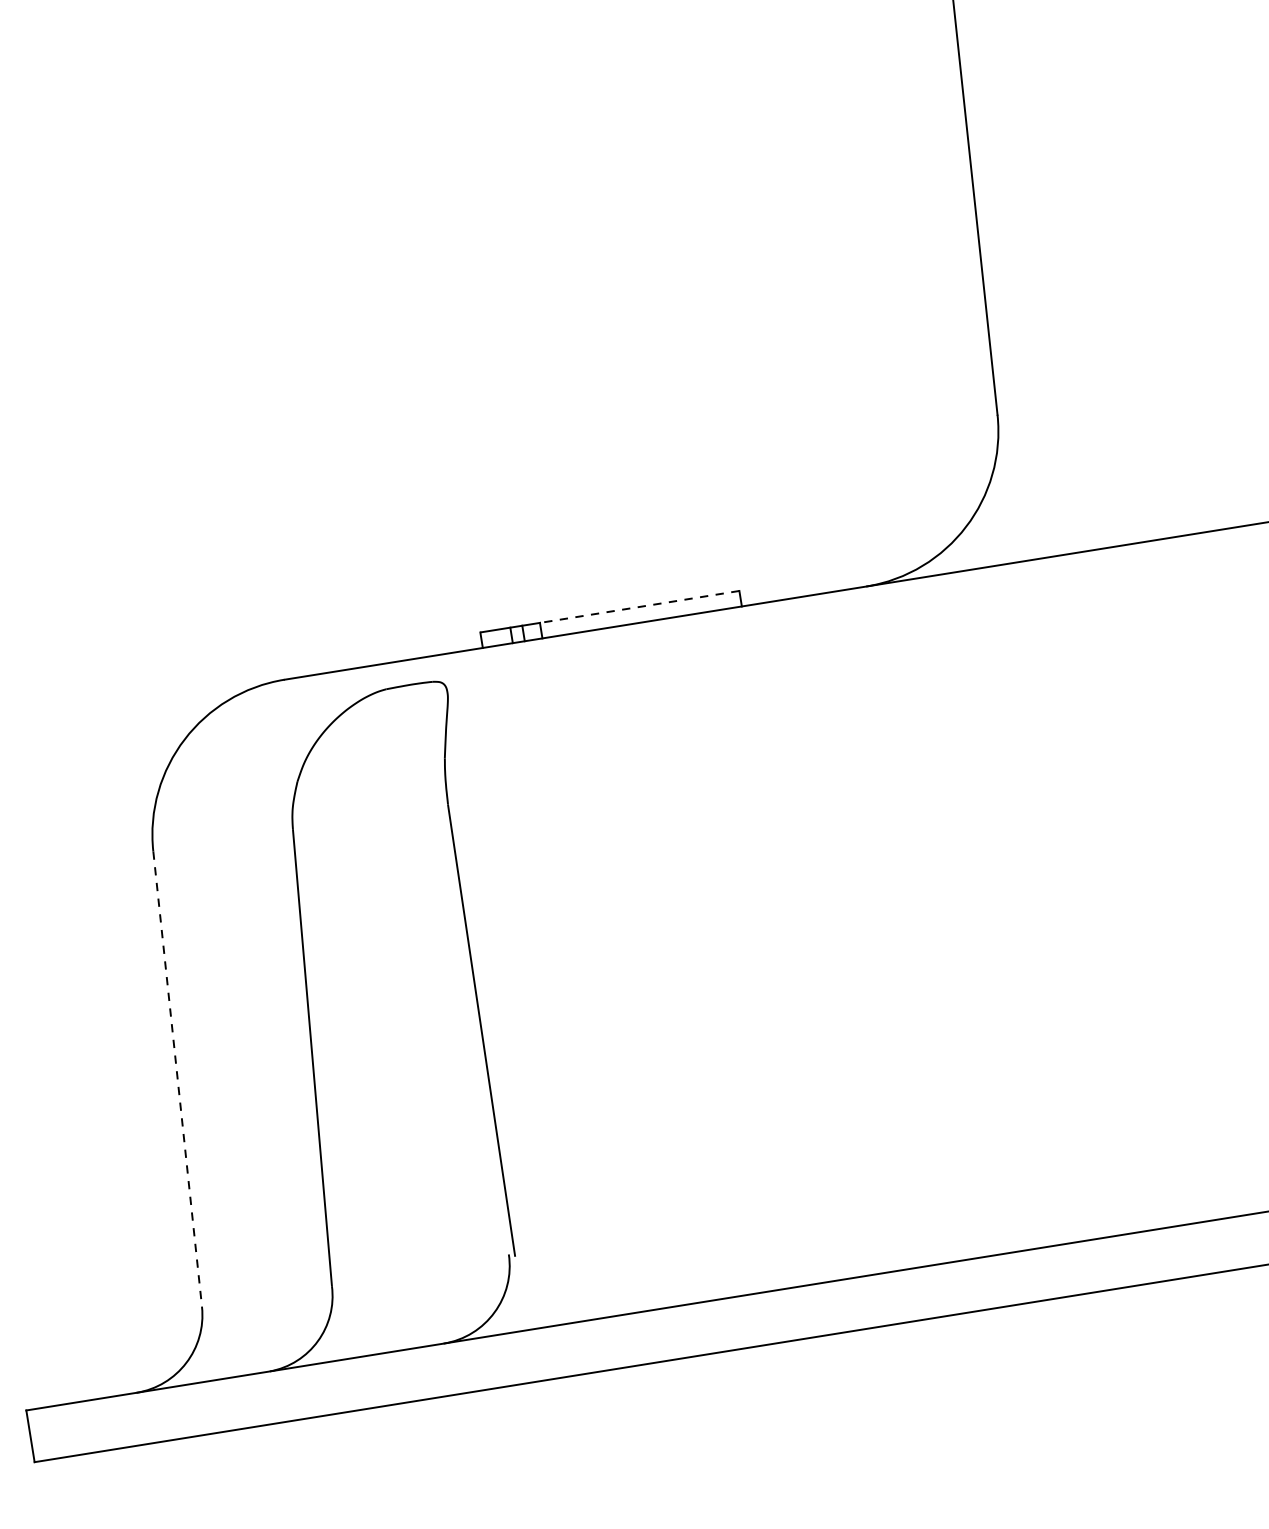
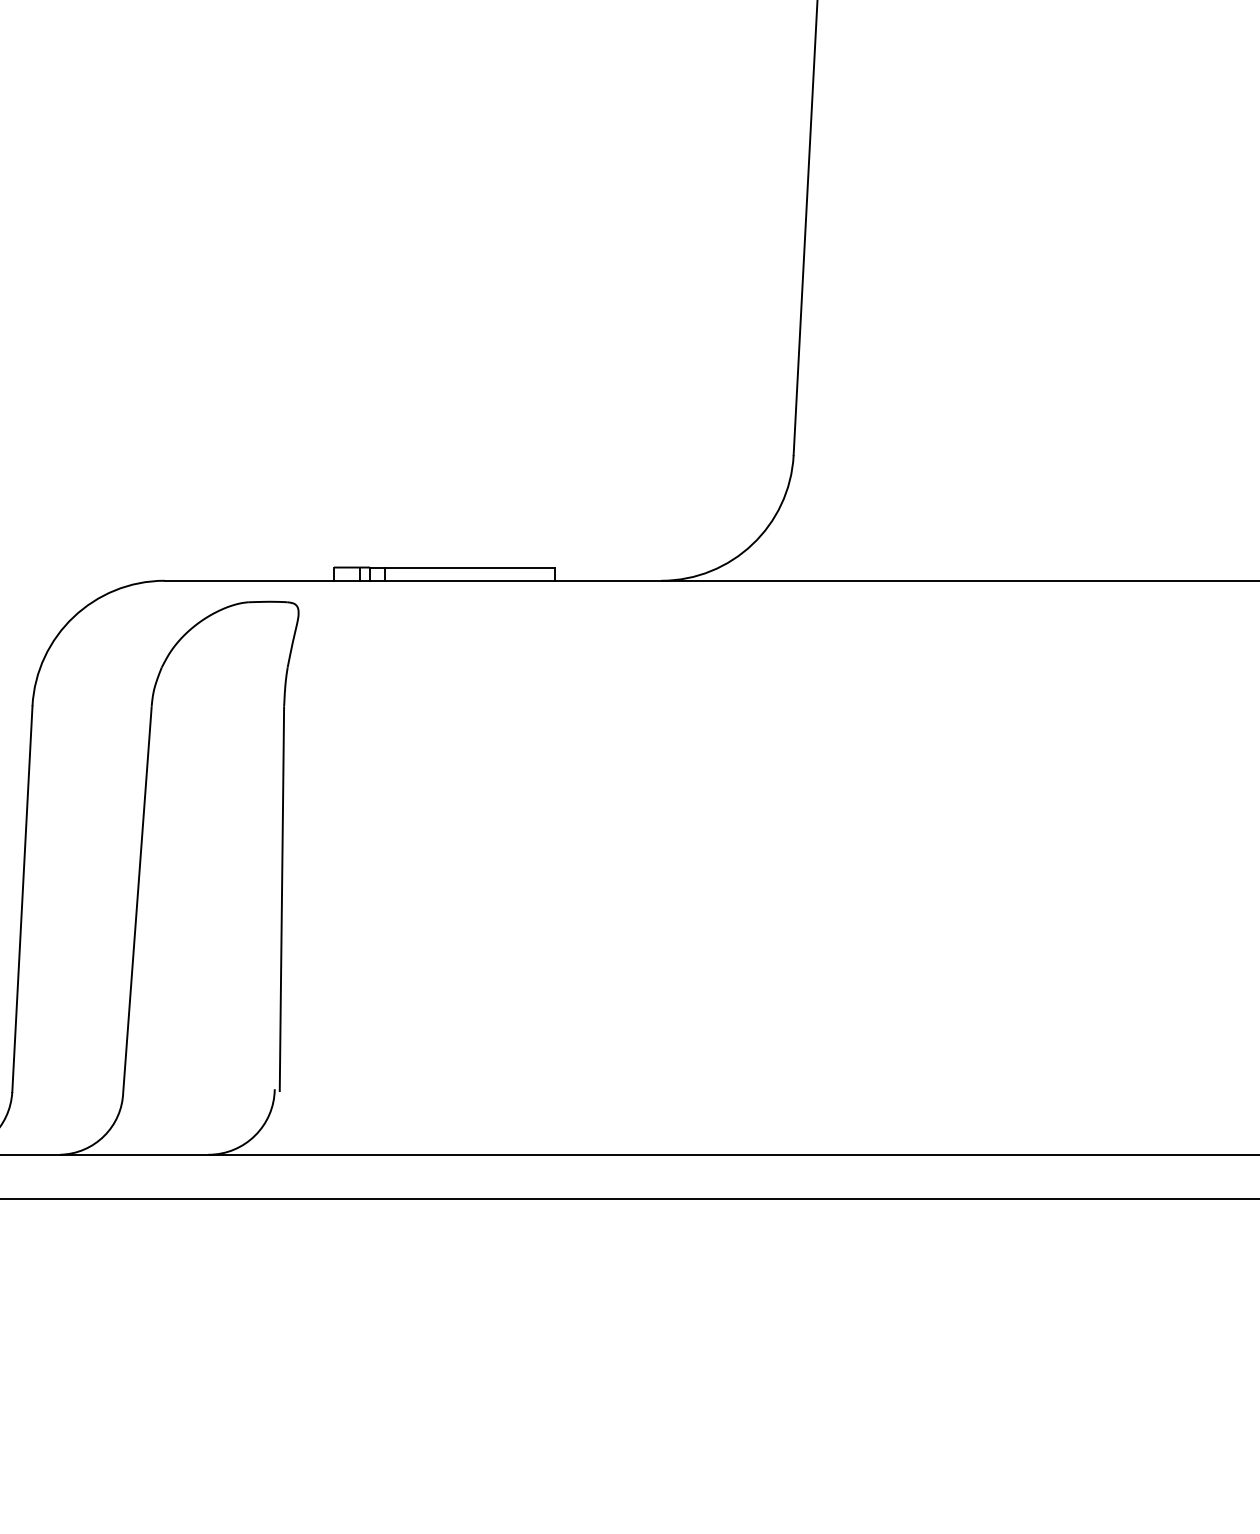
line: (639, 607) -> (469, 567), dashed -> solid
line: (177, 1079) -> (22, 899), dashed -> solid

